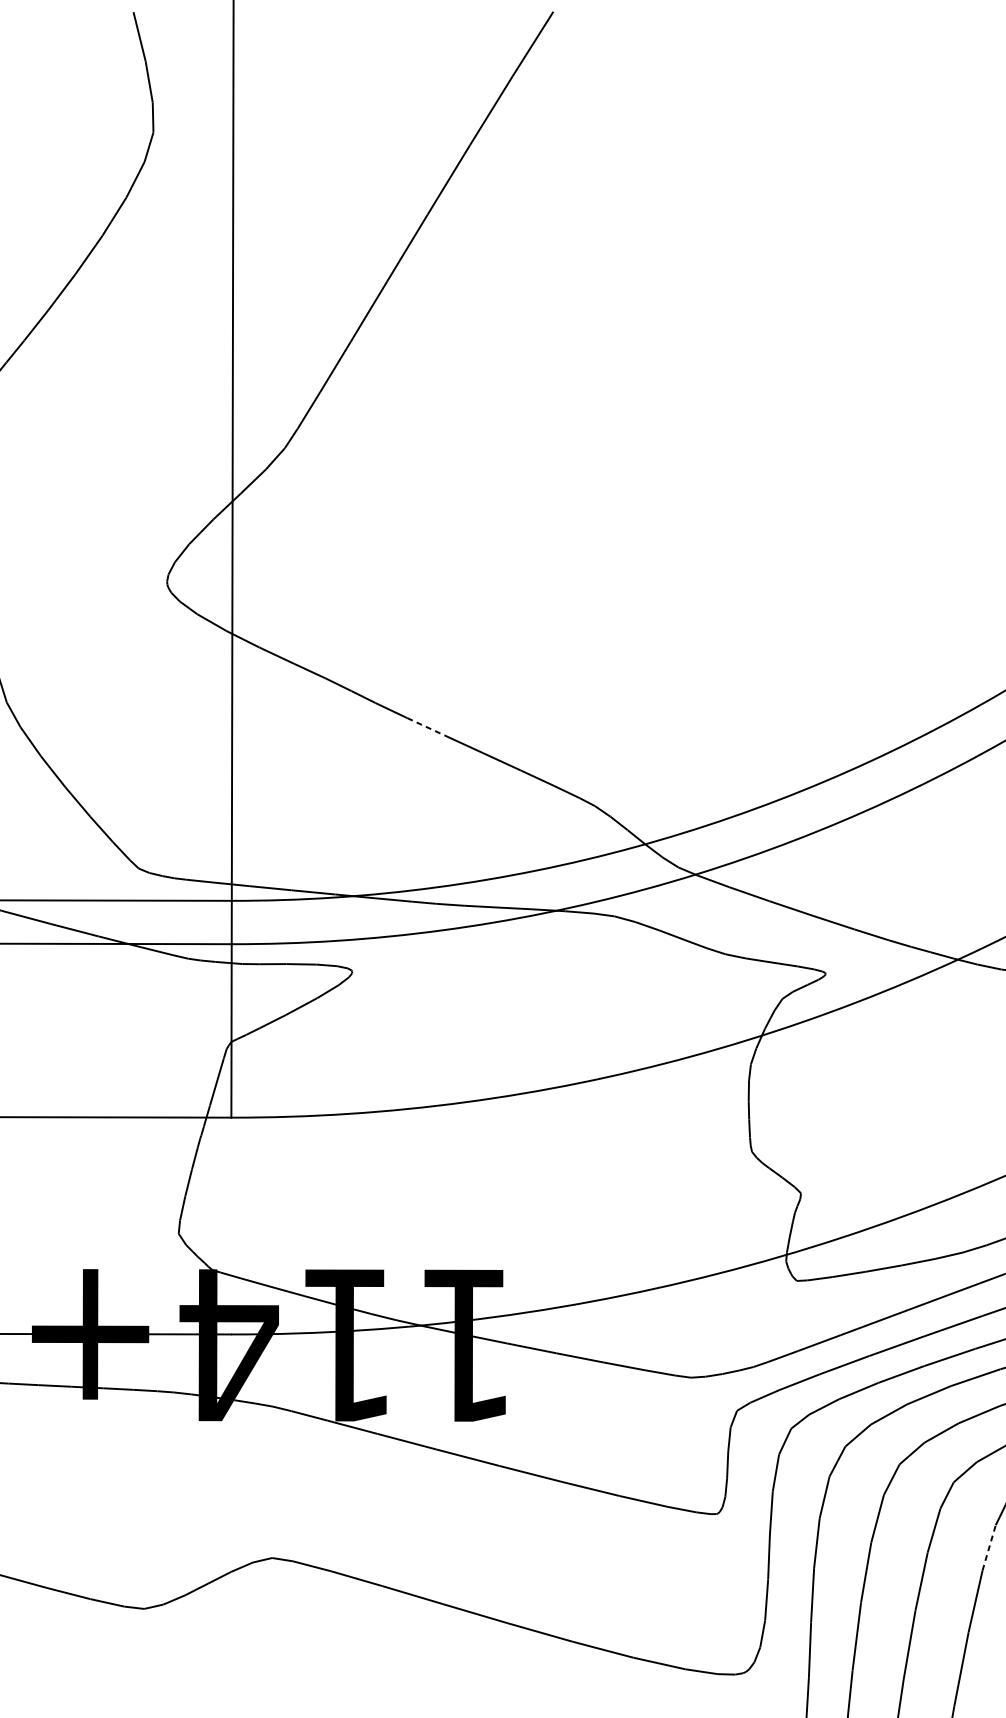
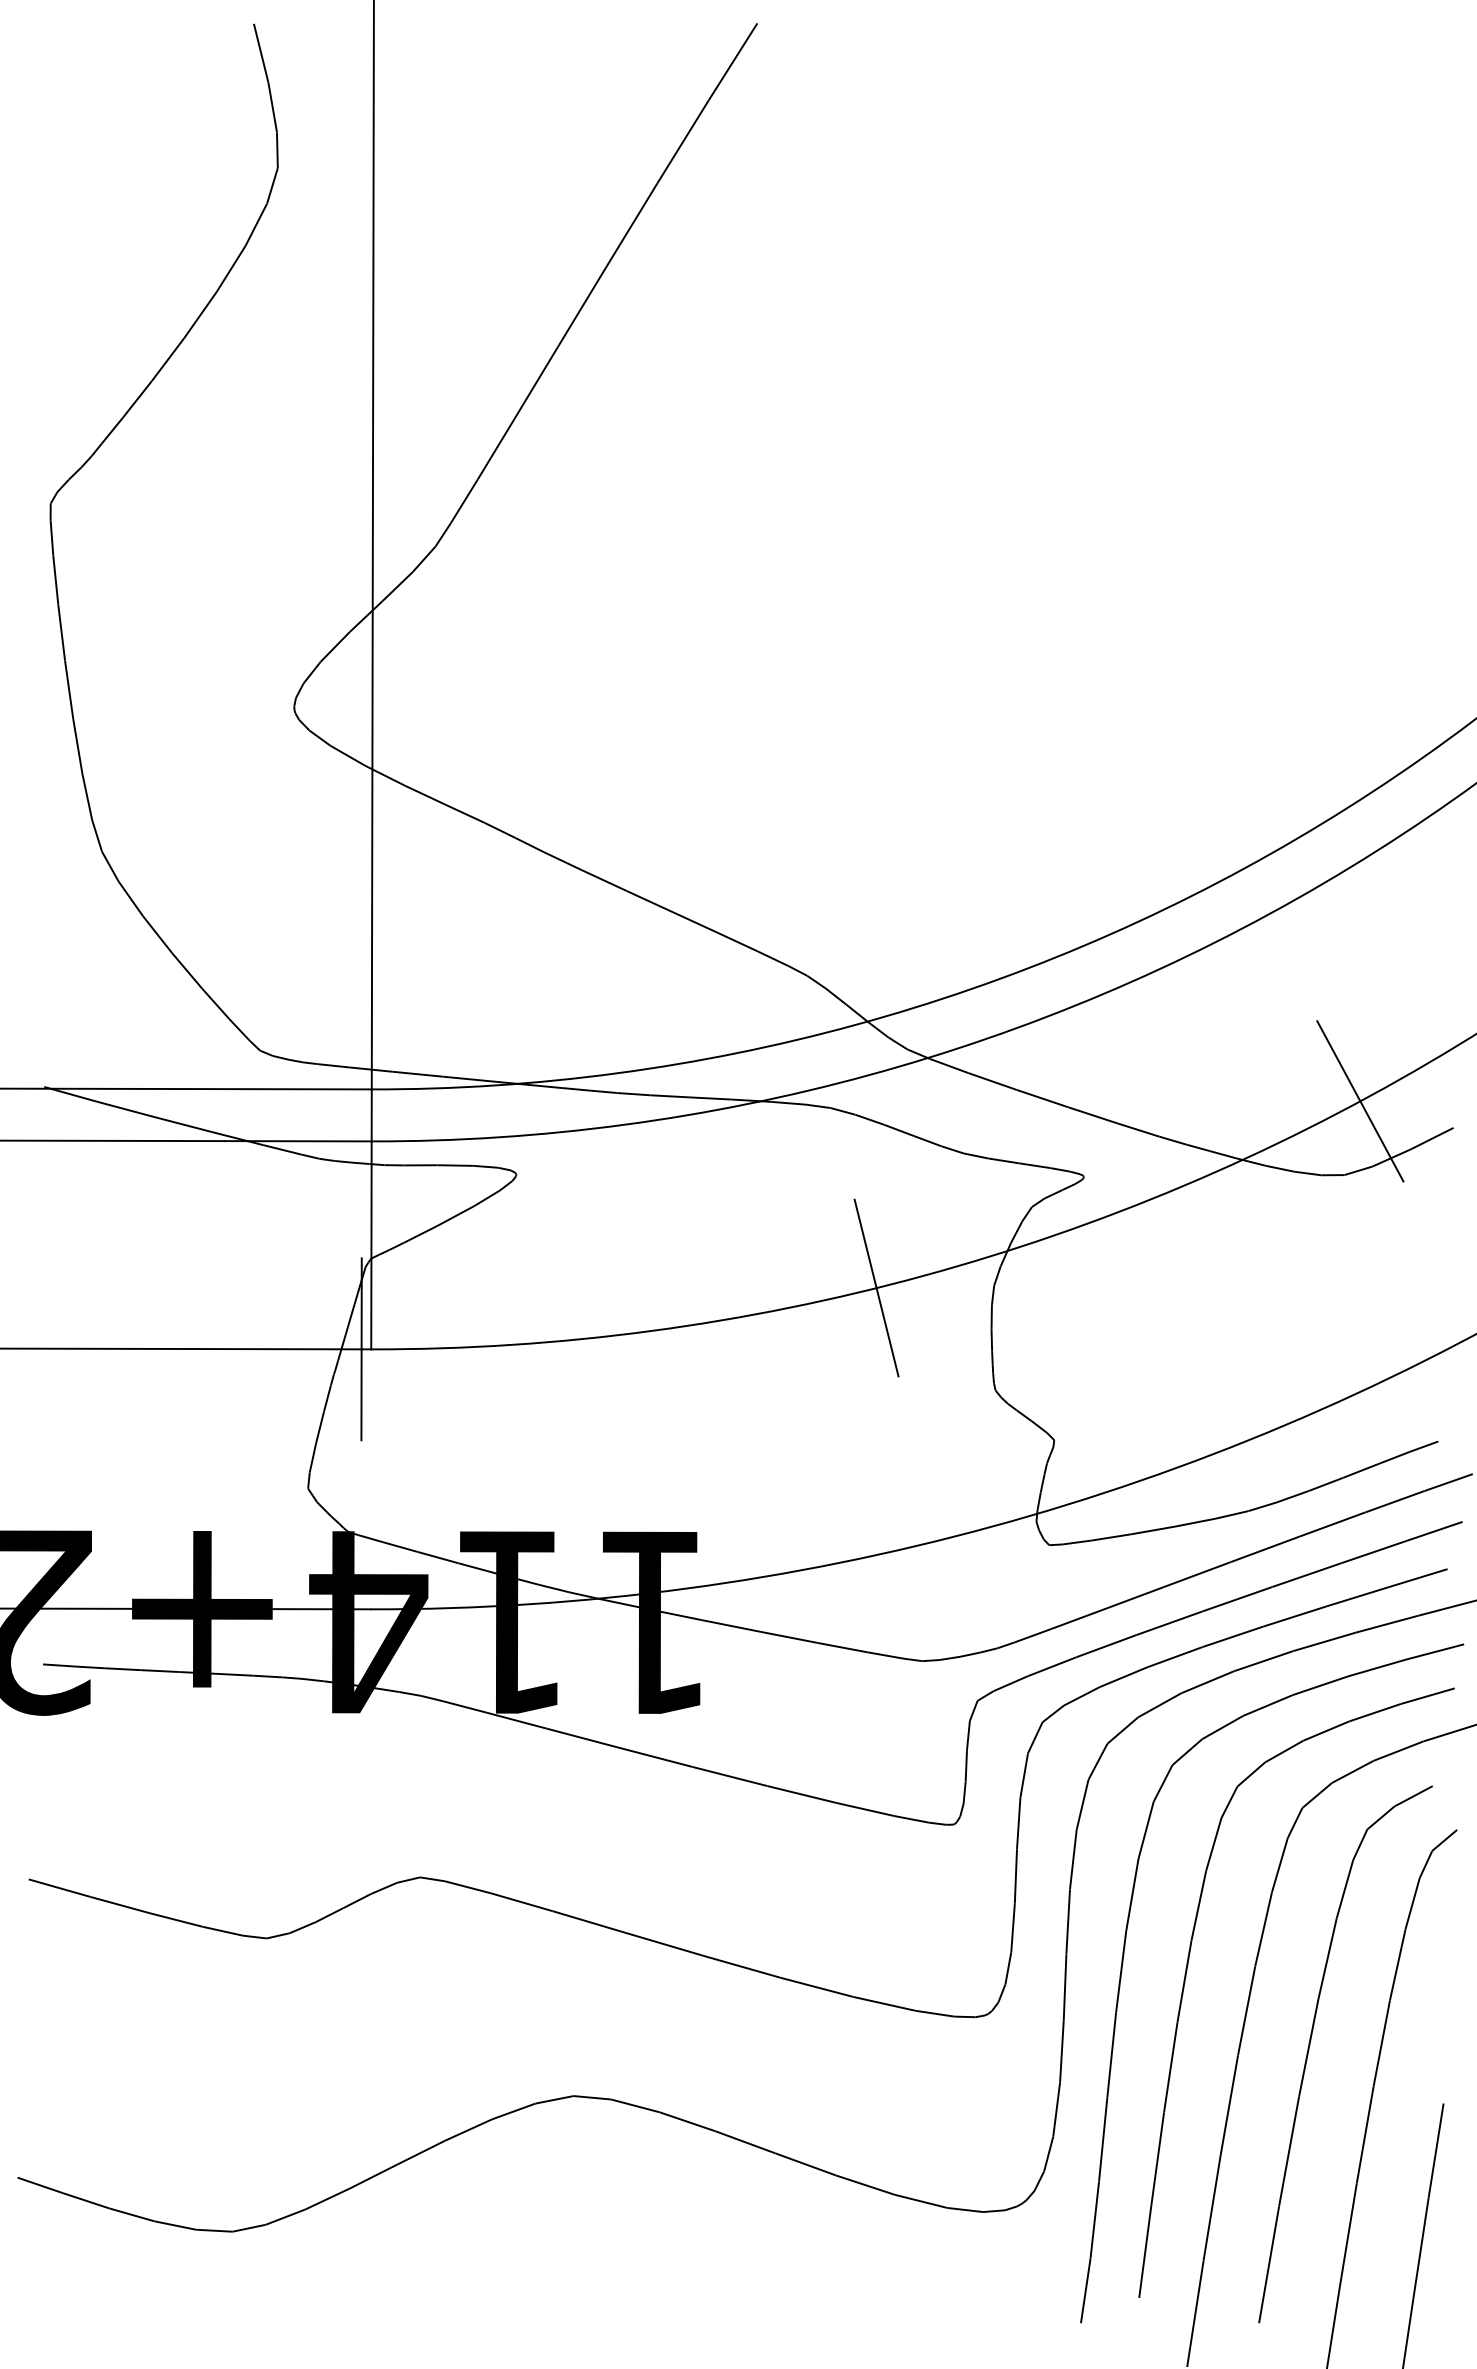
line: (425, 726) -> (604, 880), dashed -> solid
line: (652, 1066) -> (876, 1287), added
line: (223, 1117) -> (361, 1349), added
line: (988, 1547) -> (1279, 1864), dashed -> solid

